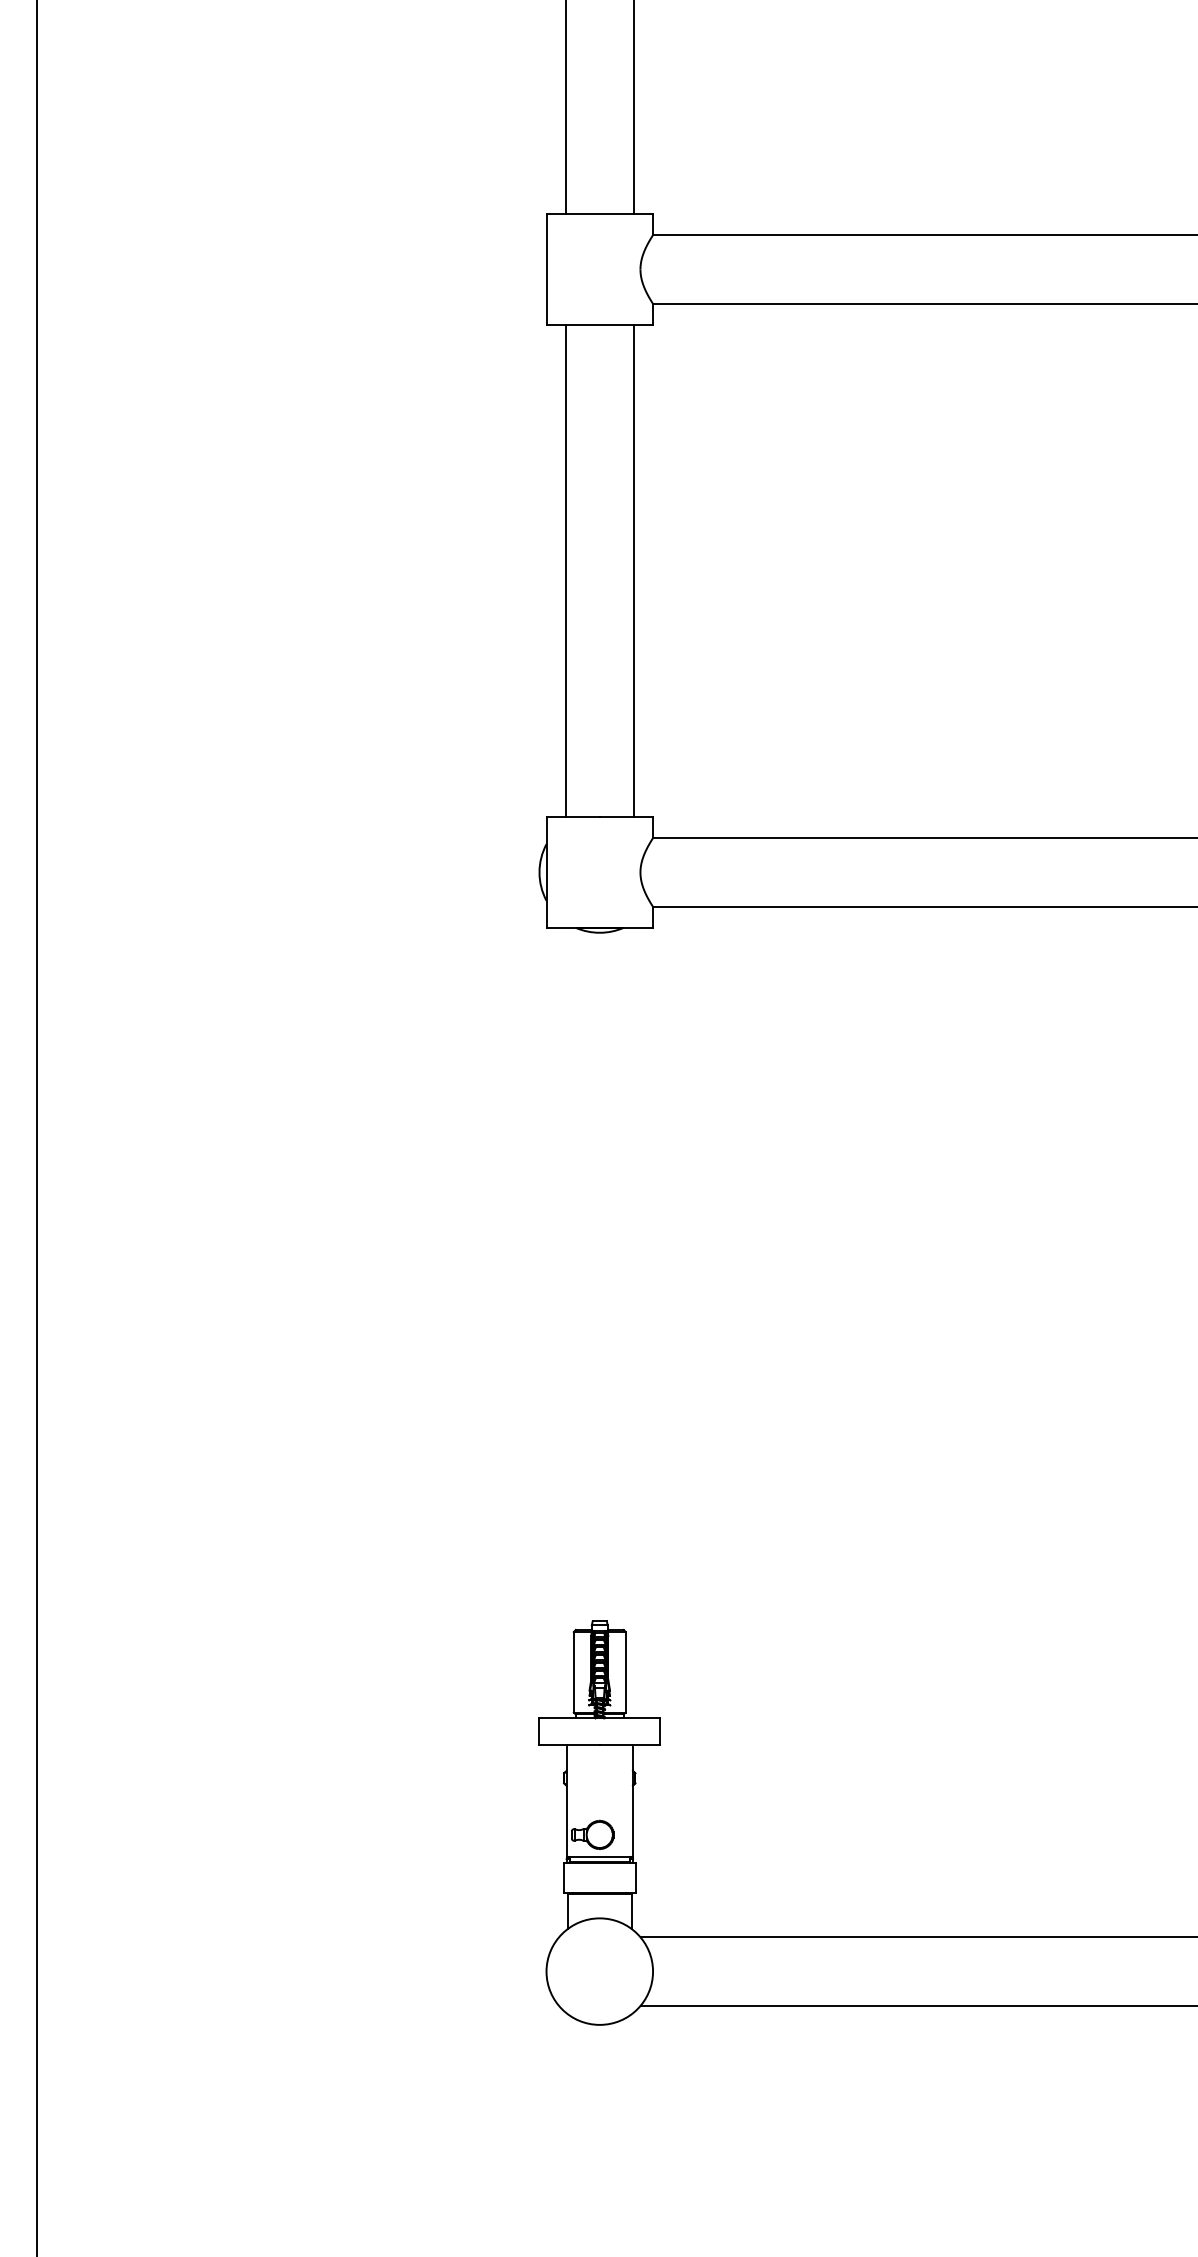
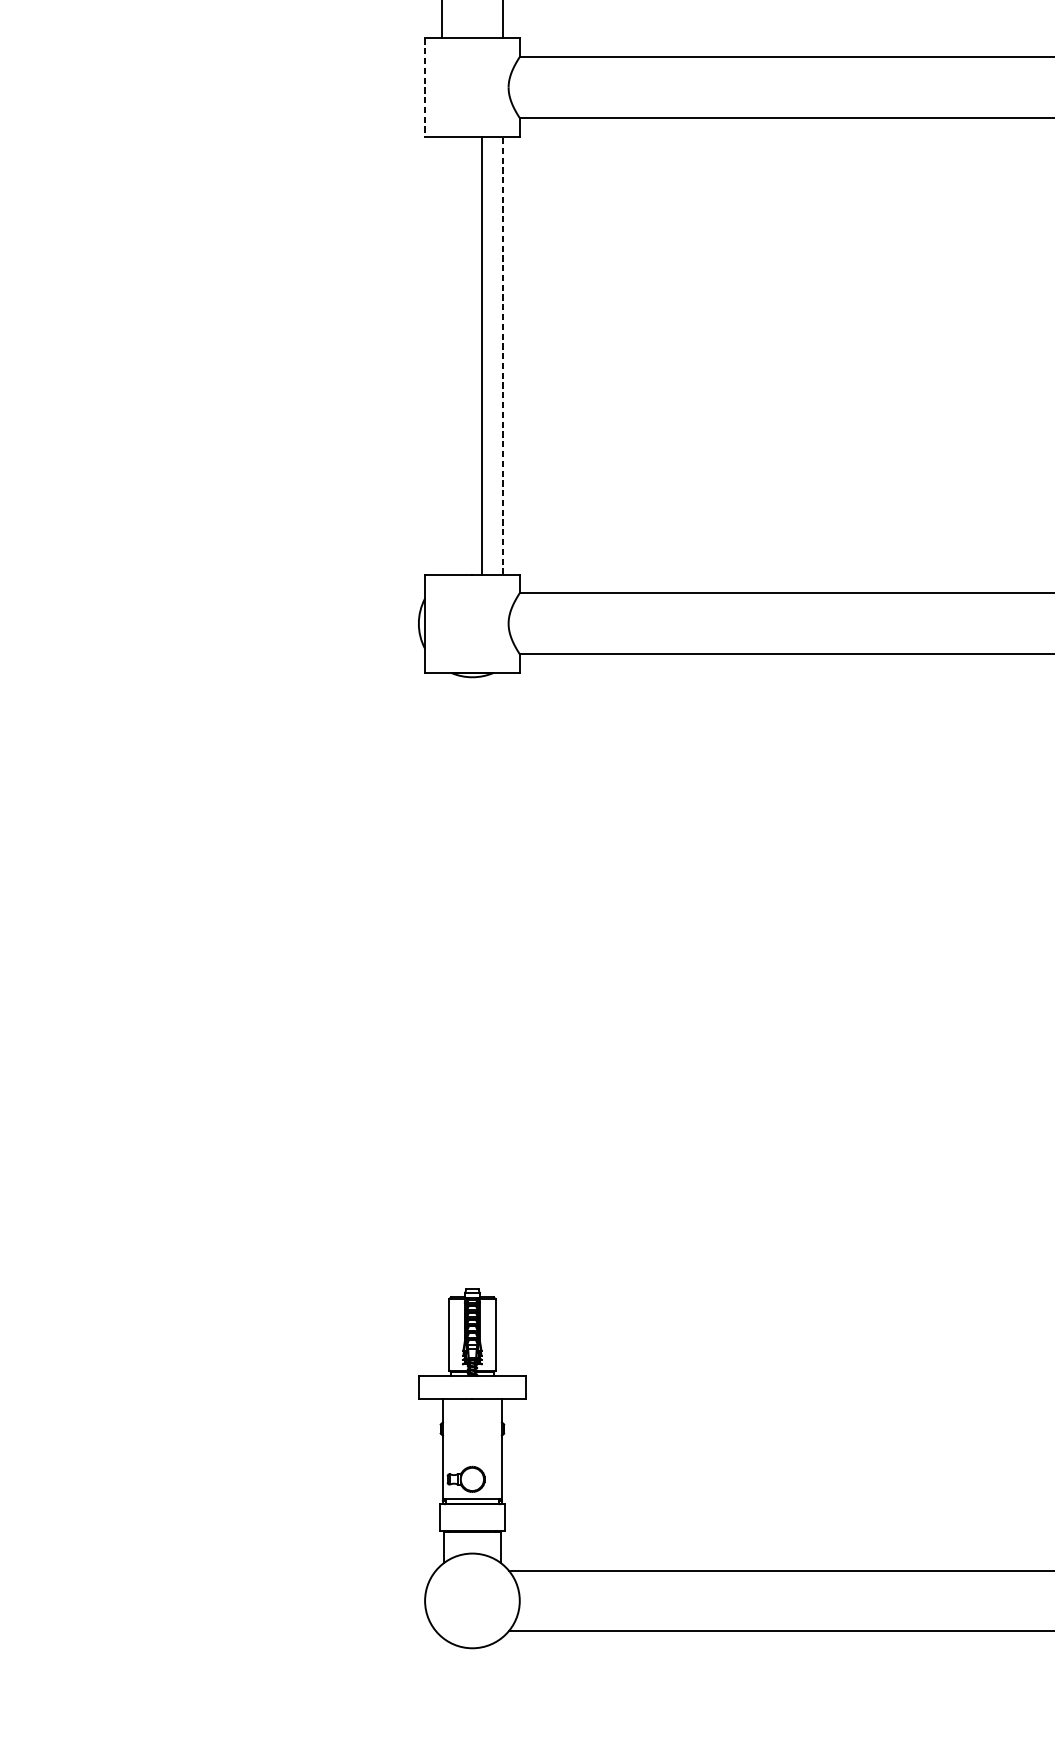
line: (546, 270) -> (425, 88), solid -> dashed
line: (565, 570) -> (481, 355), moved
line: (633, 570) -> (502, 355), solid -> dashed

